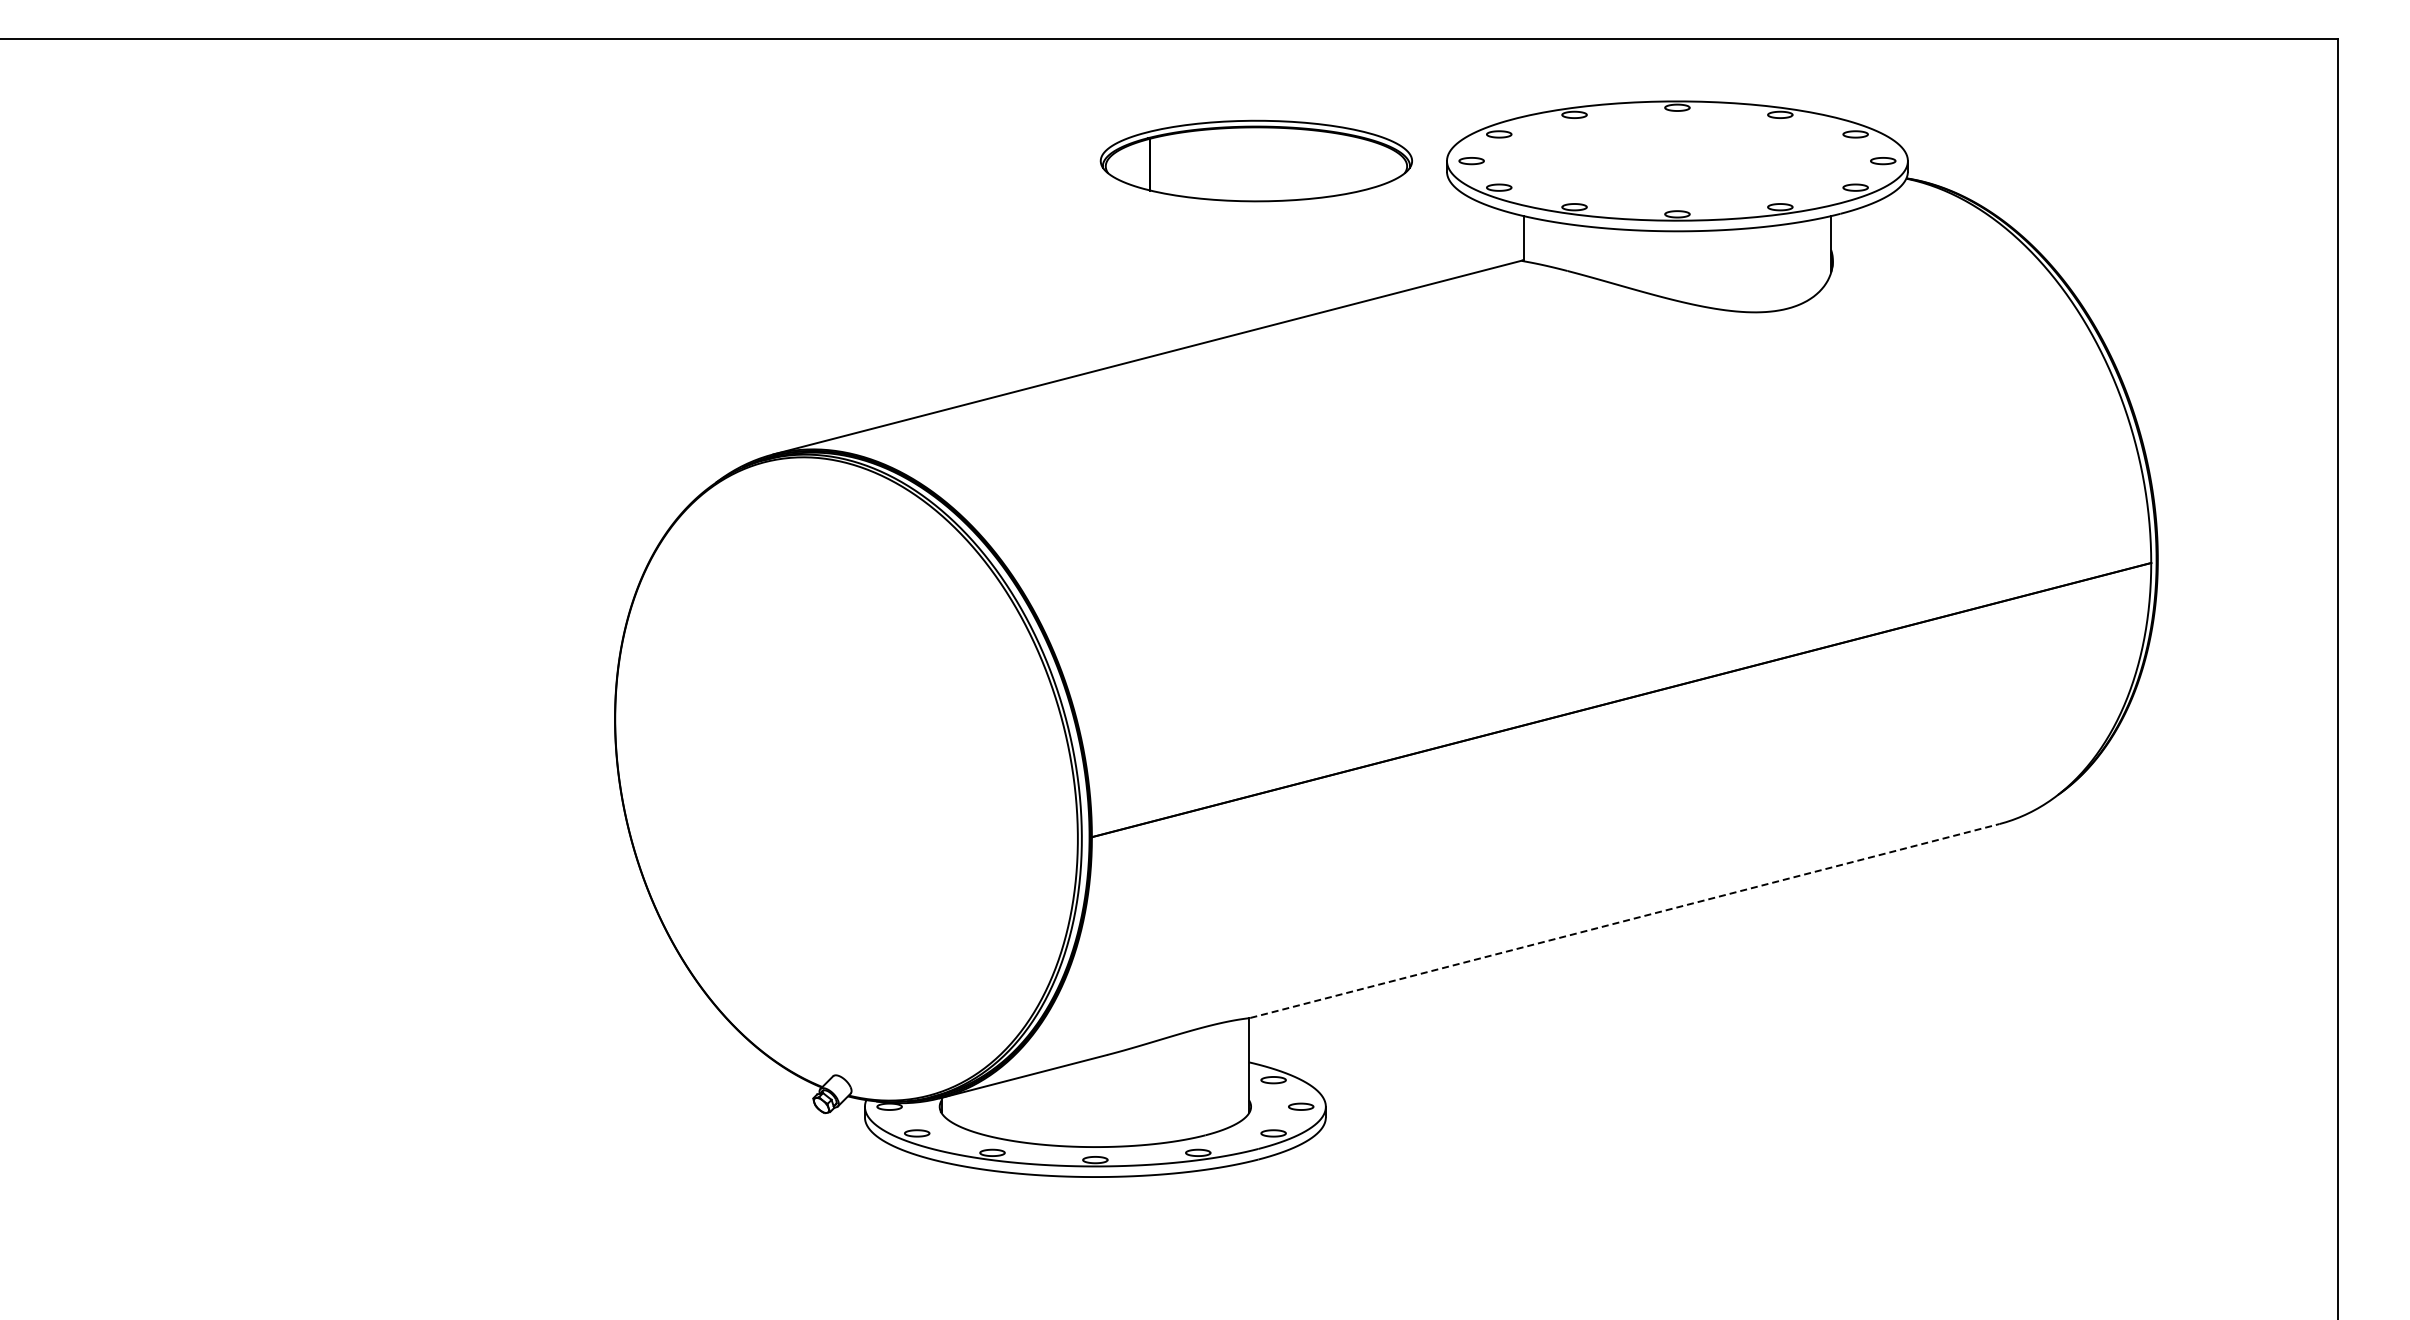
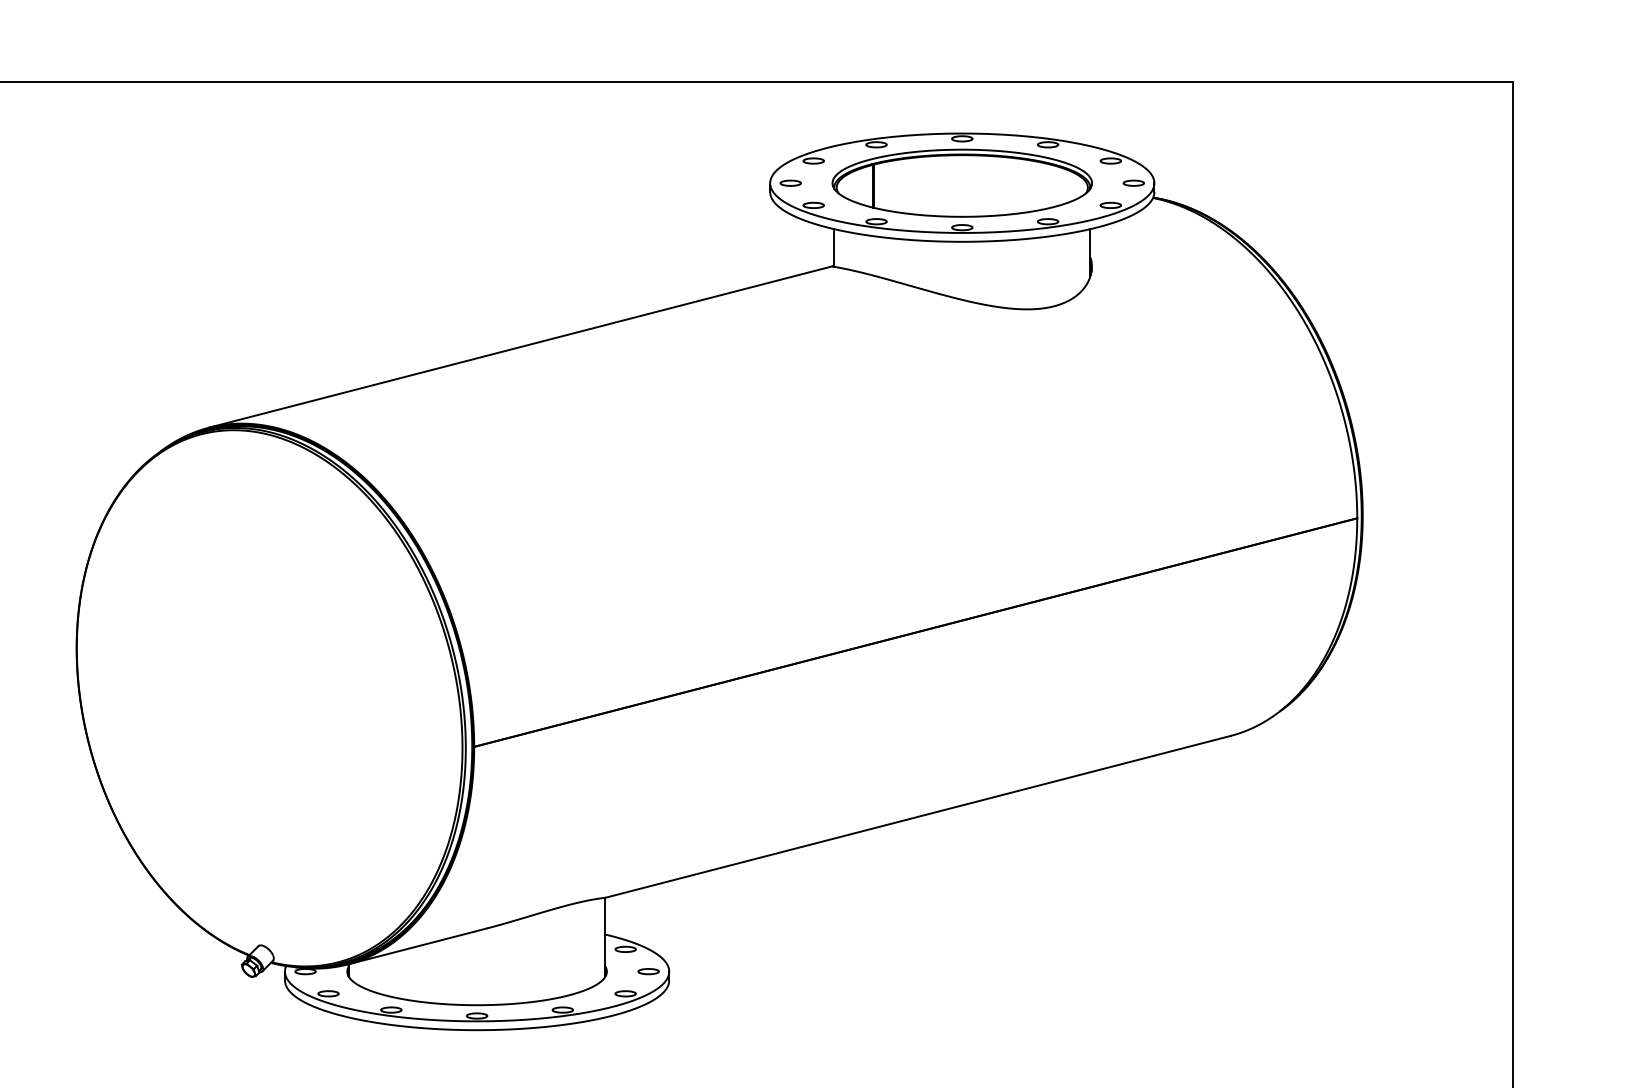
part: (1255, 160) -> (961, 182), moved
line: (1624, 921) -> (918, 817), dashed -> solid

